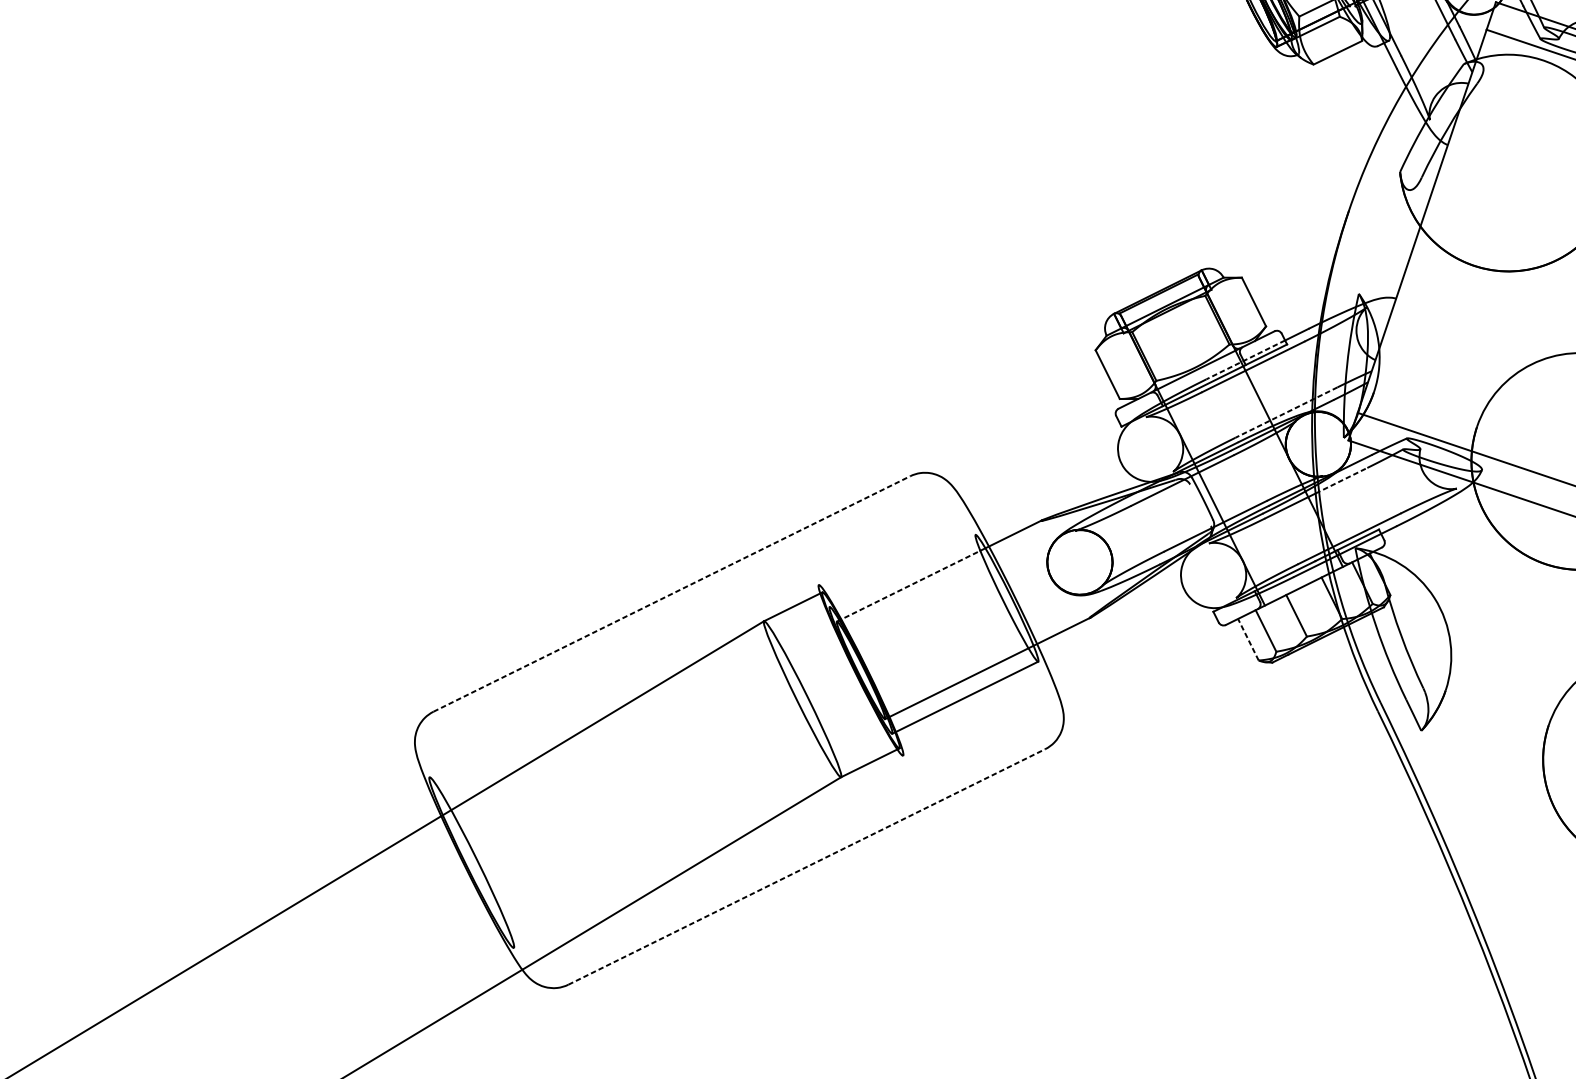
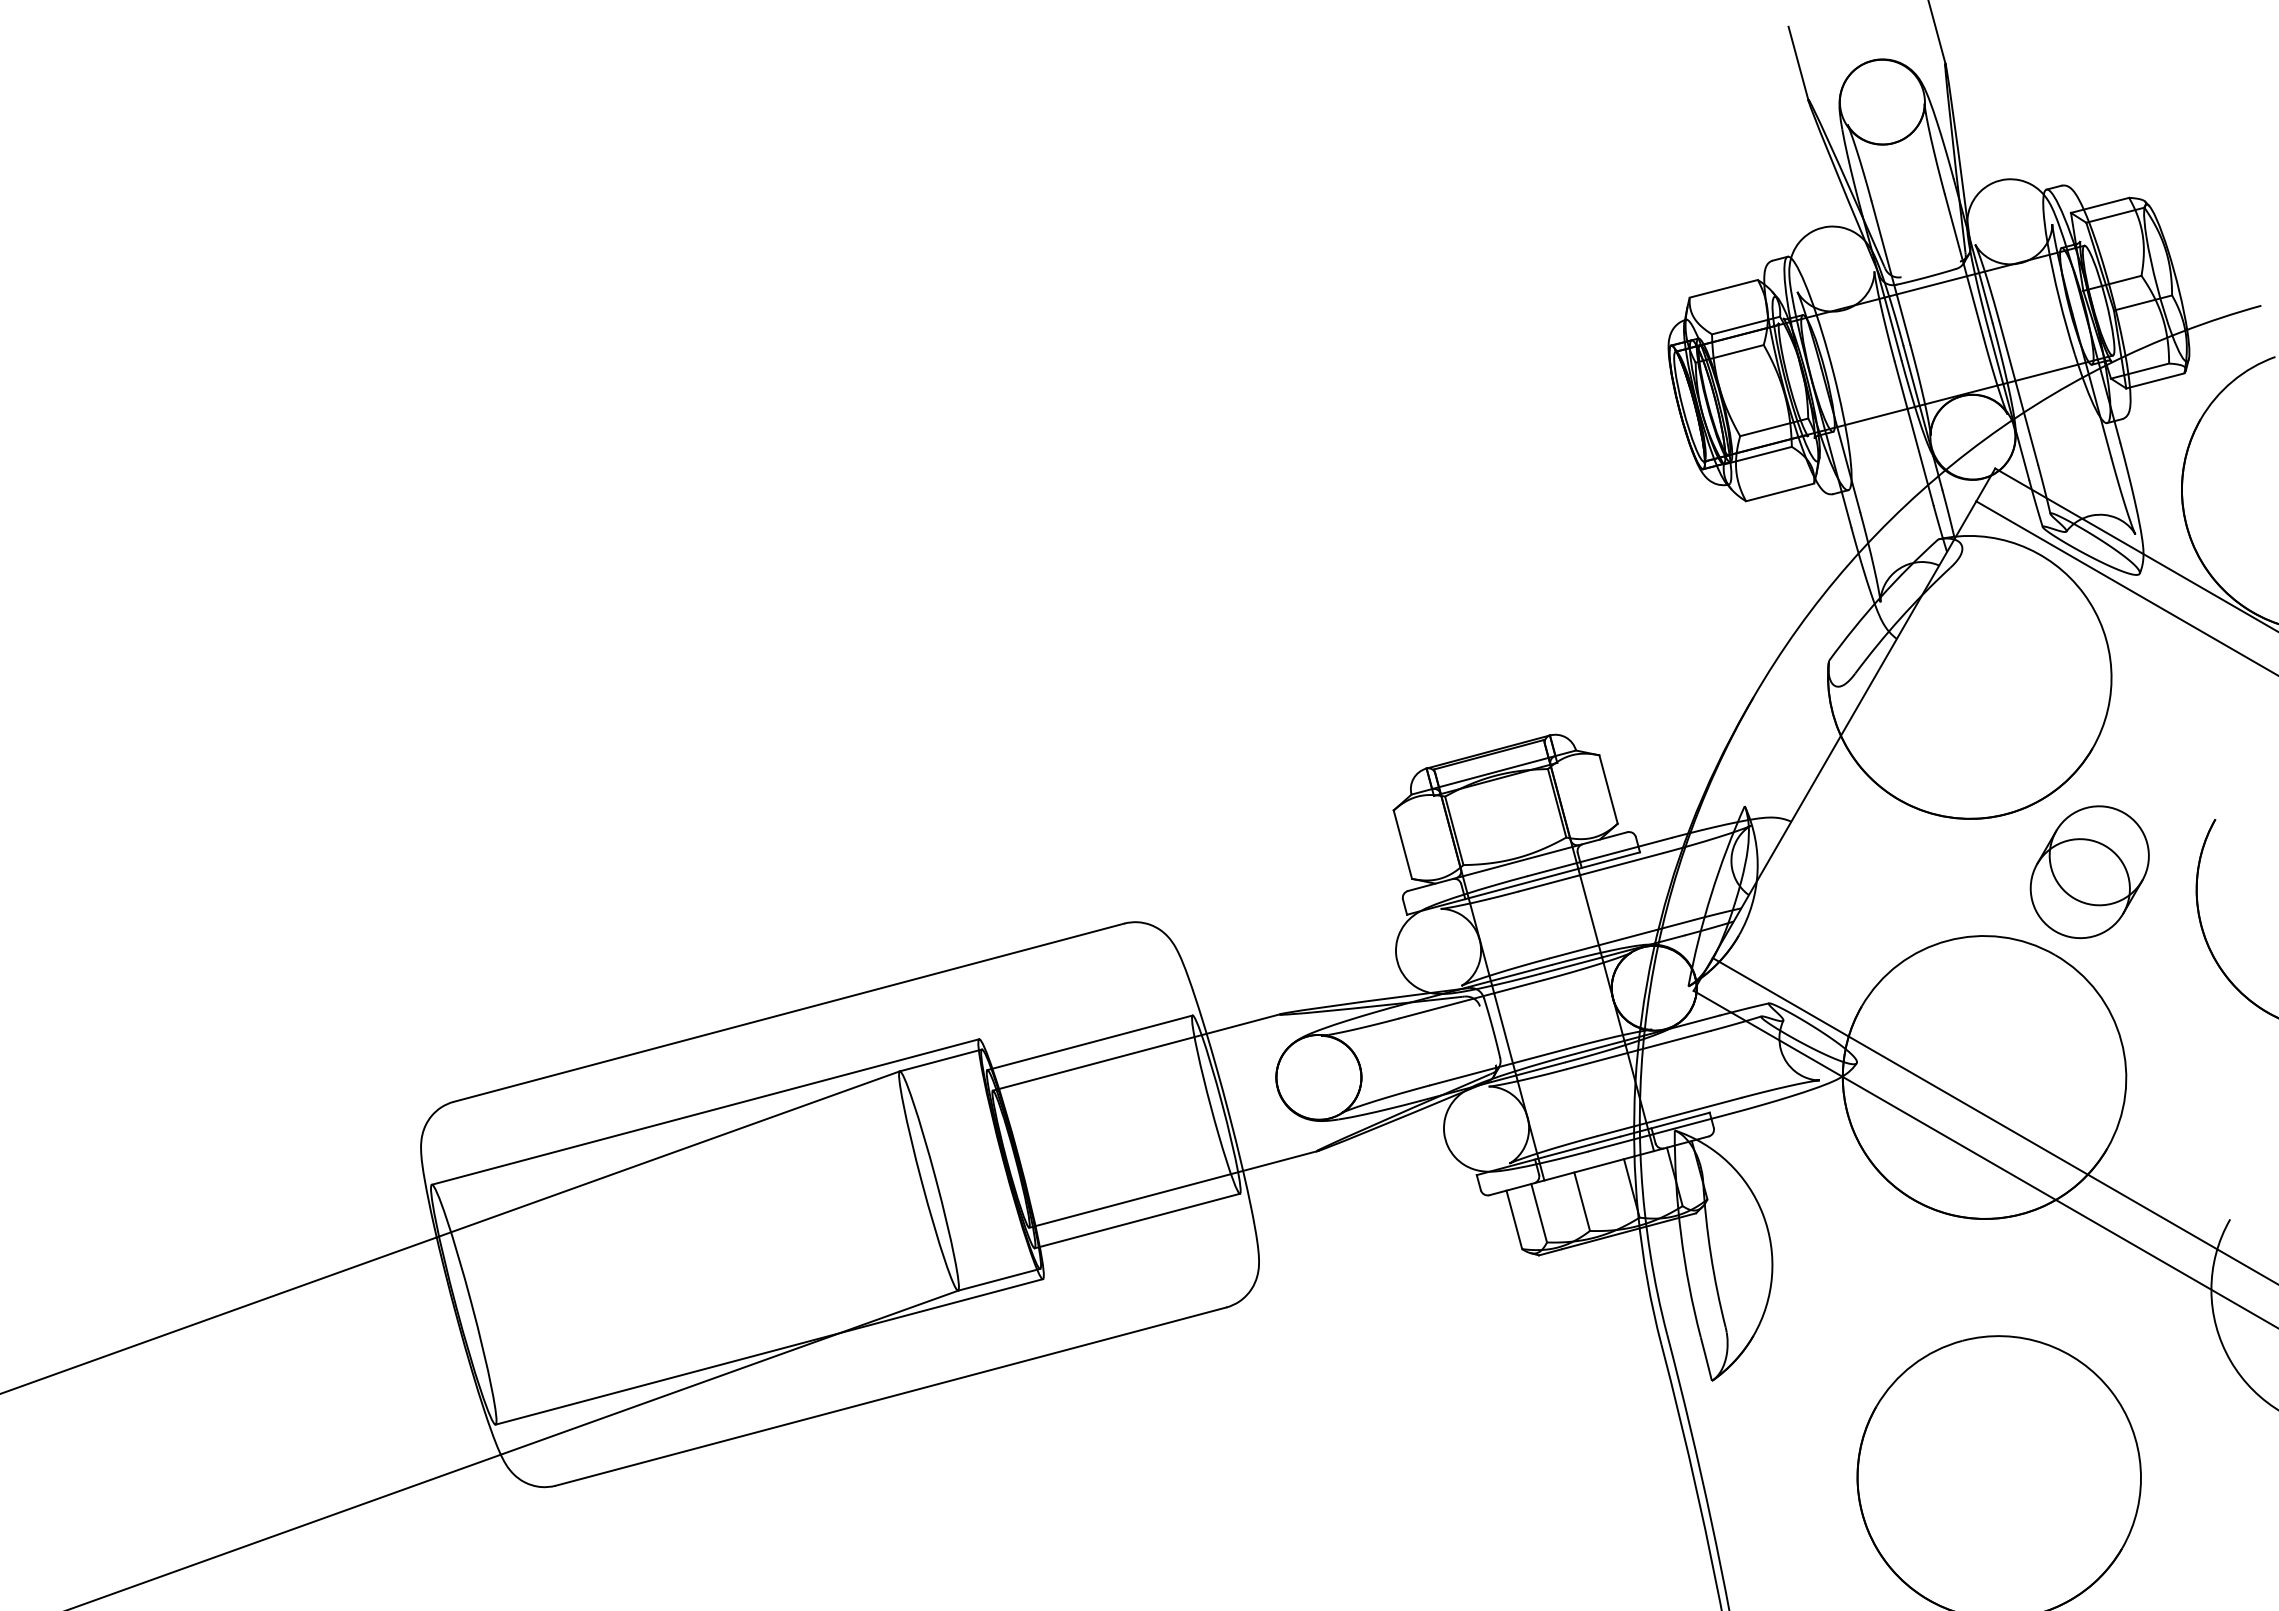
line: (1245, 360) -> (1582, 861), dashed -> solid
line: (1286, 412) -> (1621, 939), dashed -> solid
line: (1341, 480) -> (1674, 1040), dashed -> solid
line: (902, 570) -> (1089, 1042), added
line: (909, 585) -> (1094, 1063), dashed -> solid
line: (672, 593) -> (789, 1012), dashed -> solid
line: (1248, 639) -> (1514, 1219), dashed -> solid
line: (624, 680) -> (705, 1111), added
line: (707, 851) -> (768, 1351), added
line: (807, 866) -> (891, 1396), dashed -> solid

